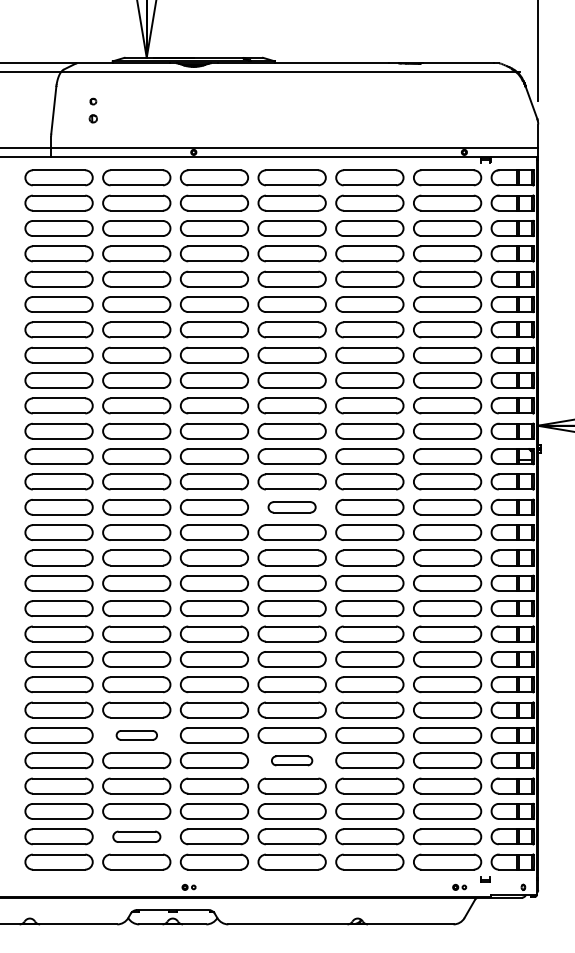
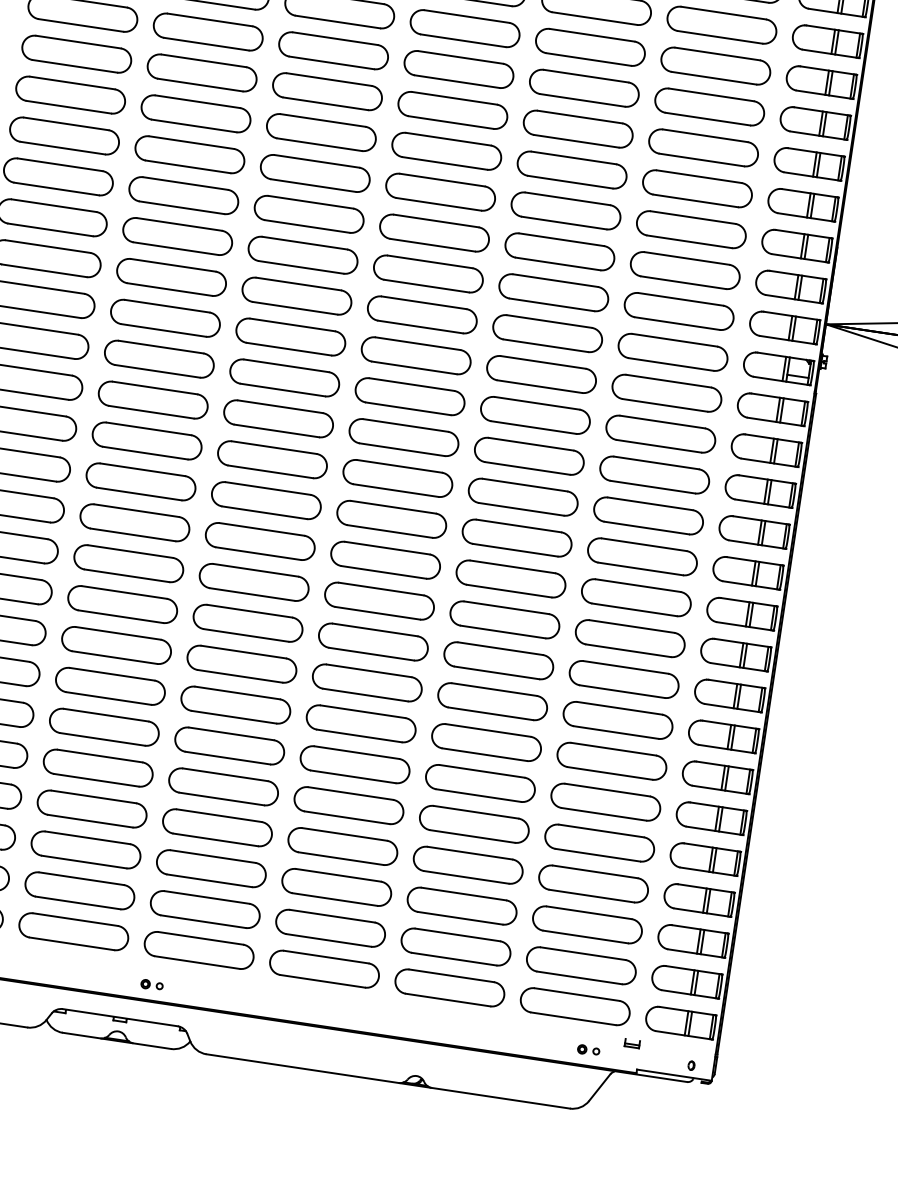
part: (291, 507) -> (408, 396), size x1.43
part: (136, 735) -> (103, 727), size x1.67
part: (291, 760) -> (347, 805), size x1.67
part: (136, 836) -> (79, 890), size x1.43

